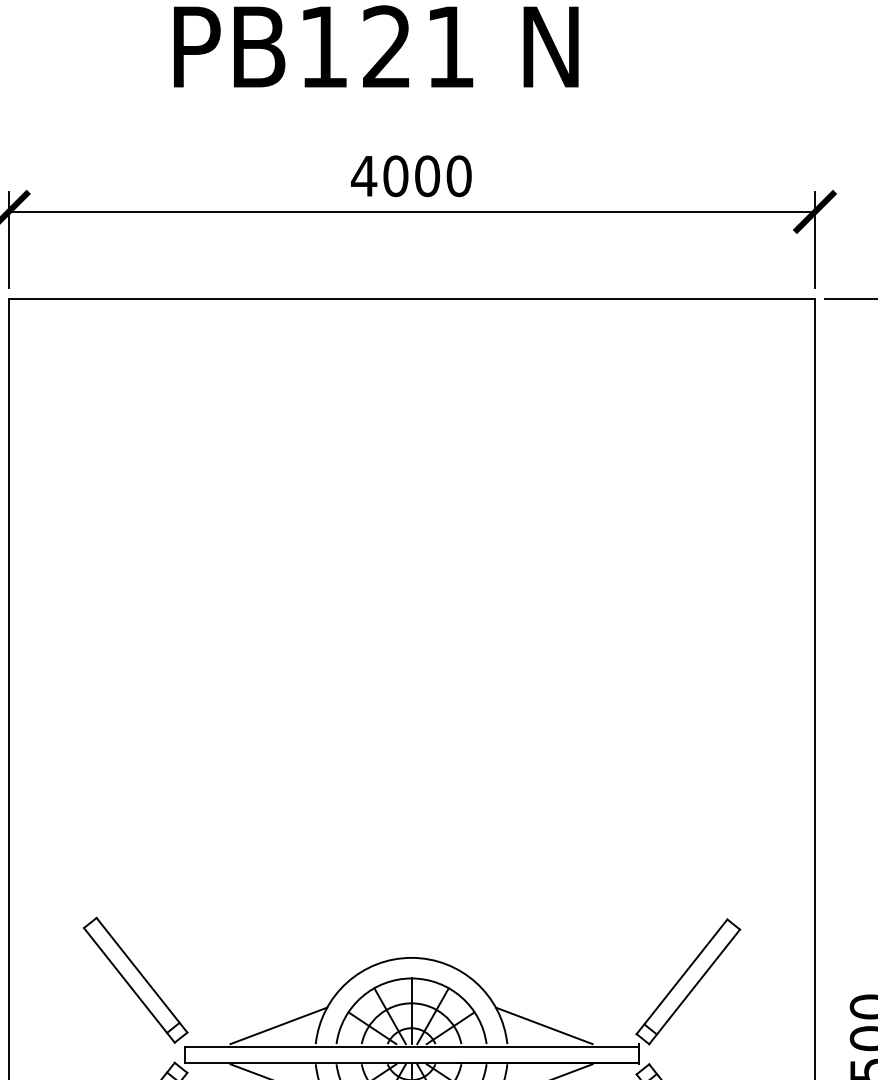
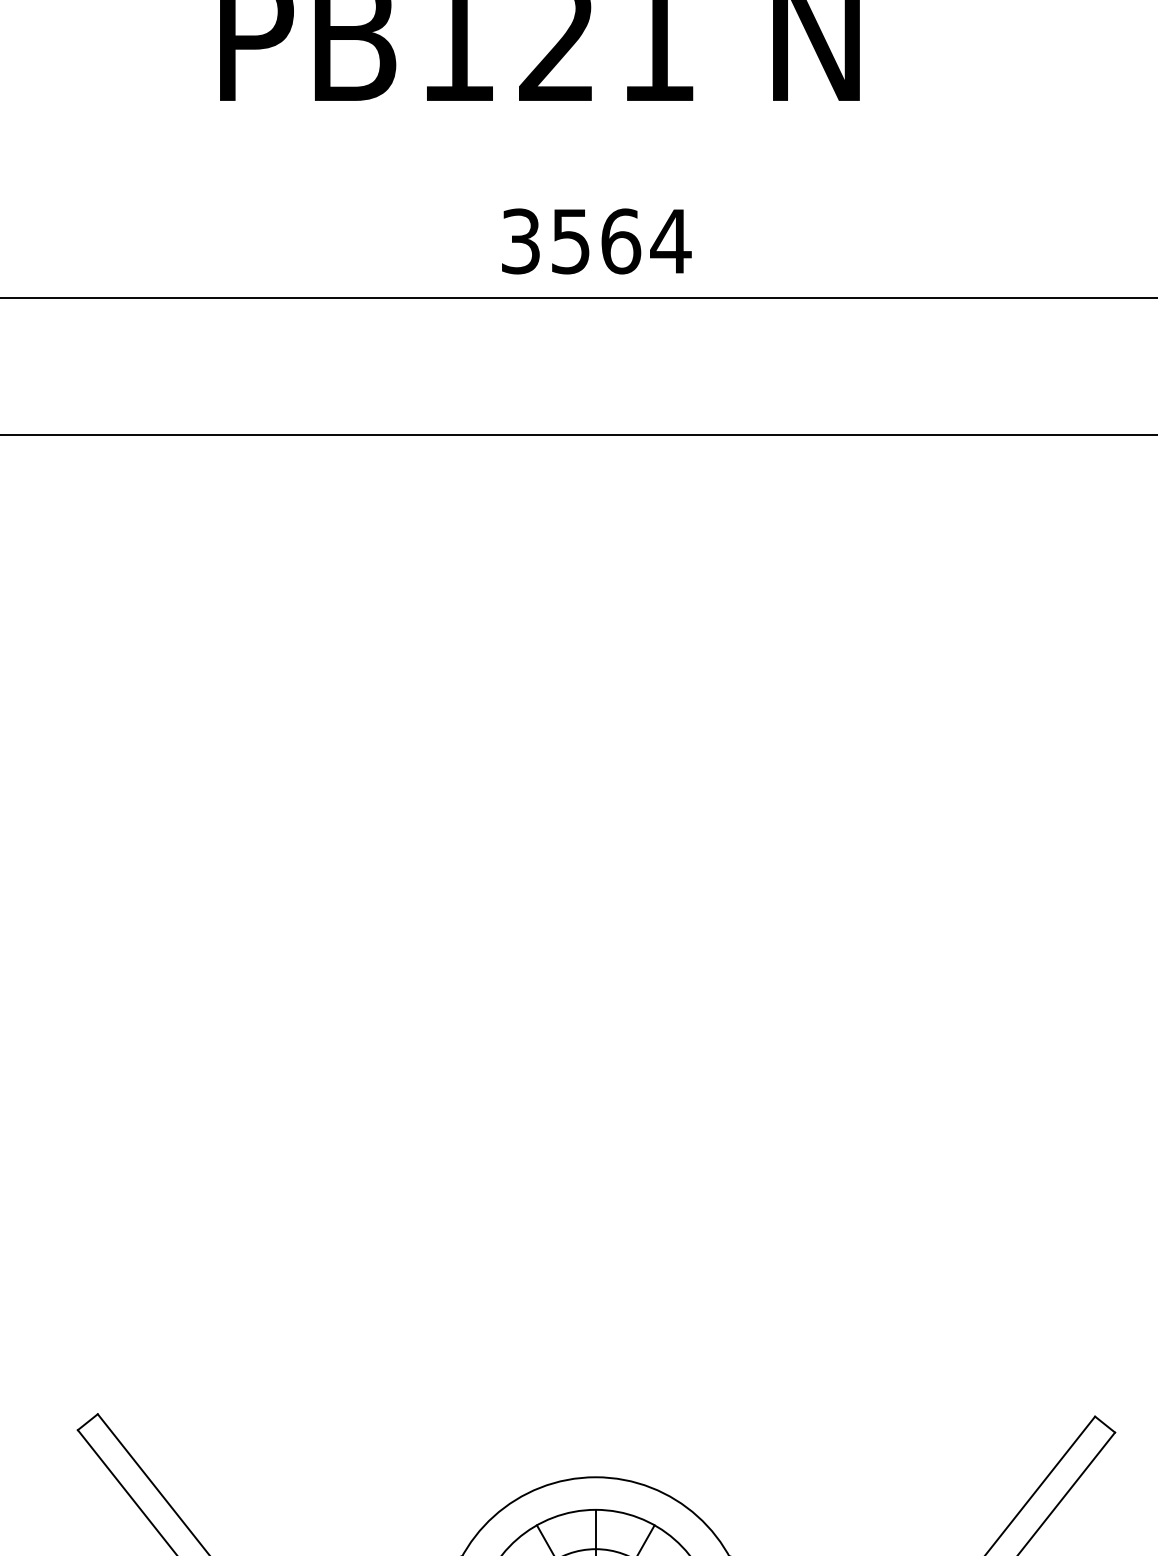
text: (411, 176) -> (595, 241), 4000 -> 3564

